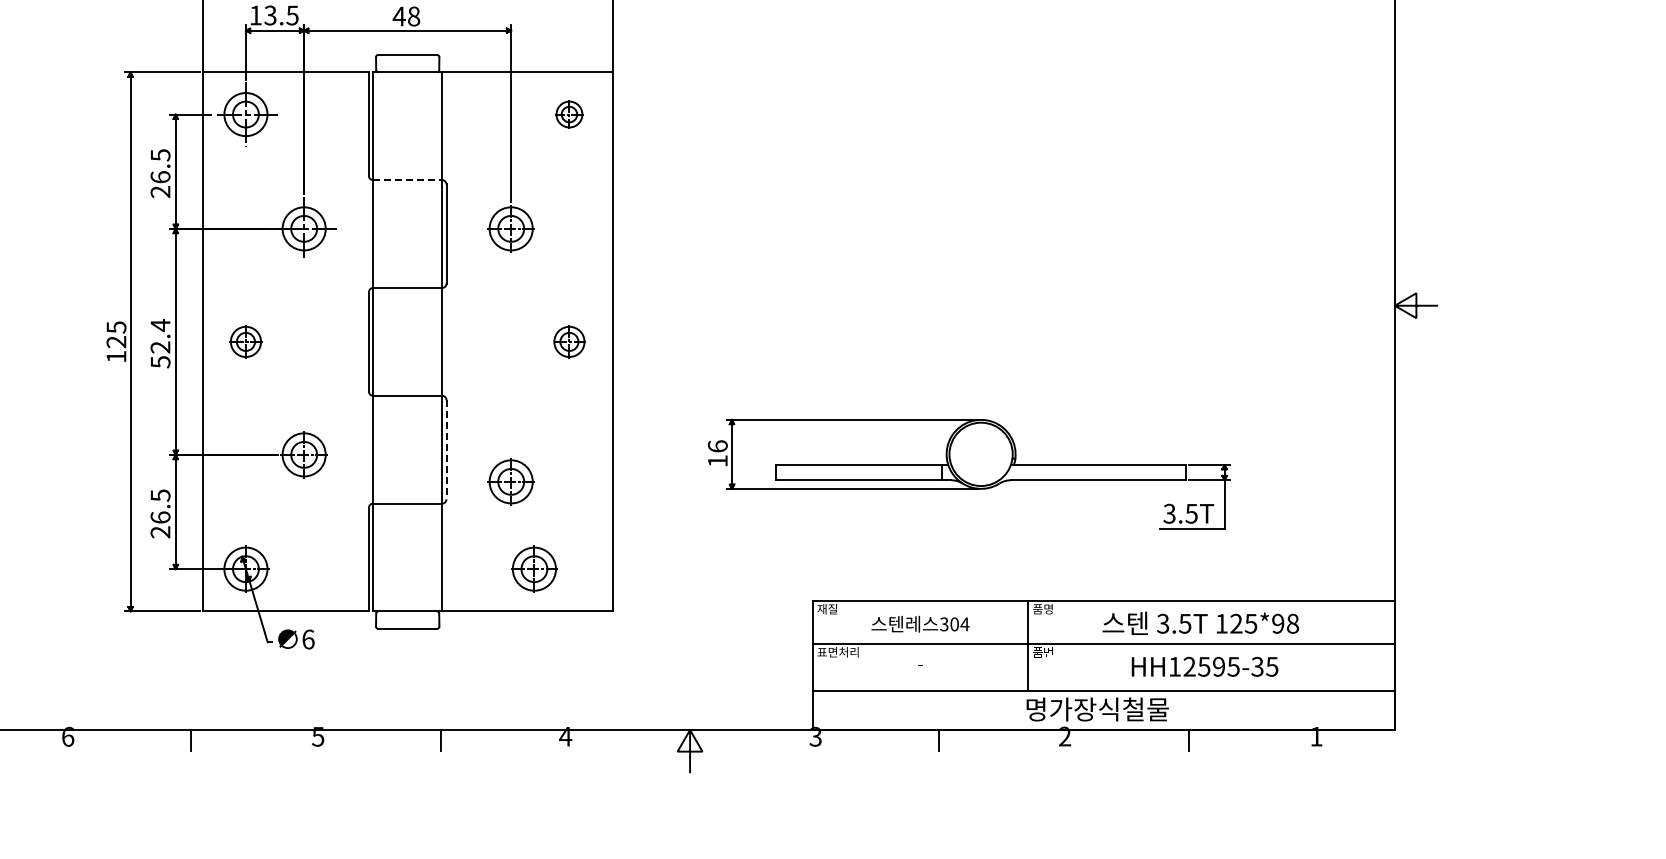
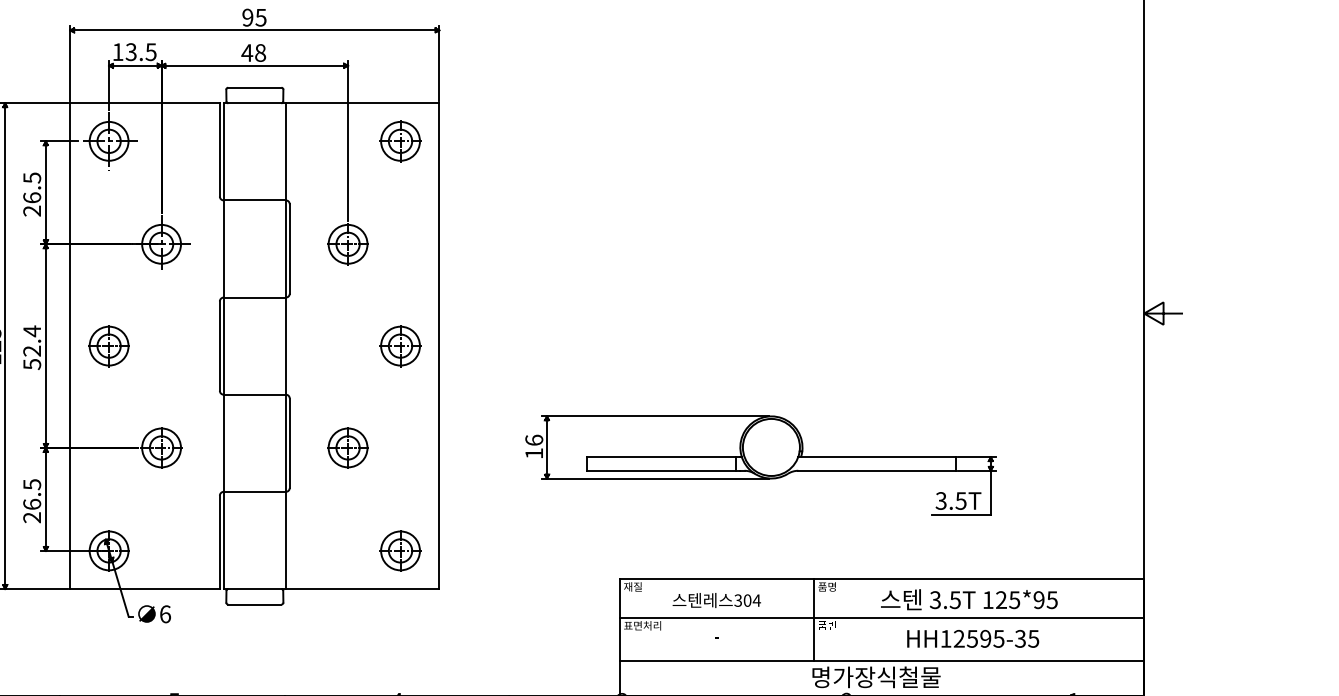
part: (569, 114) -> (400, 141), size x1.67
line: (407, 180) -> (254, 200), dashed -> solid
part: (245, 341) -> (108, 345), size x1.43
part: (569, 341) -> (400, 345), size x1.43
line: (446, 449) -> (289, 443), dashed -> solid
part: (510, 481) -> (347, 447), moved
part: (534, 568) -> (400, 550), moved
text: (1292, 623) -> (1051, 599), 125*98 -> 125*95

